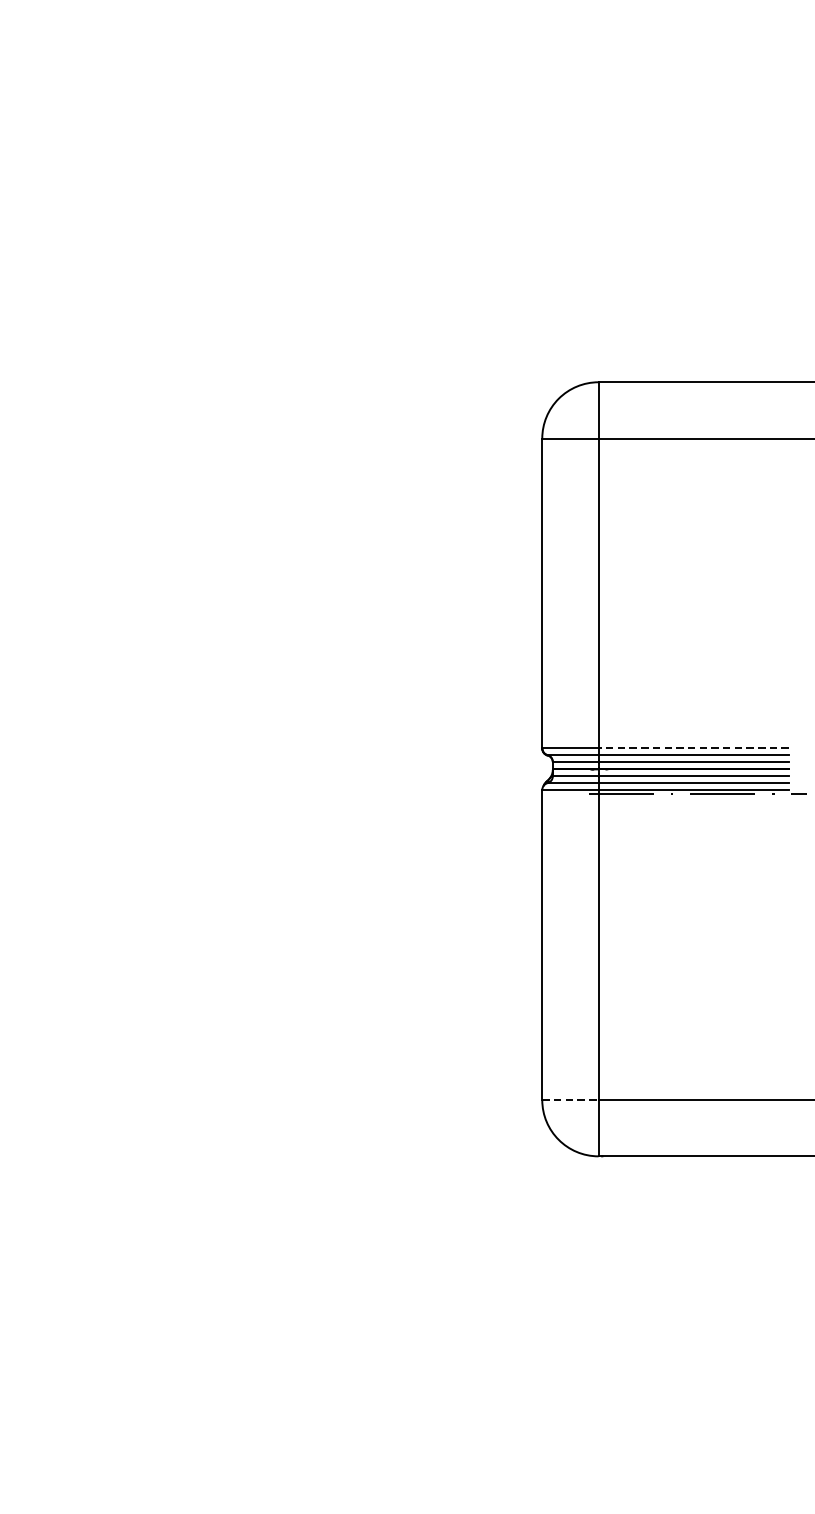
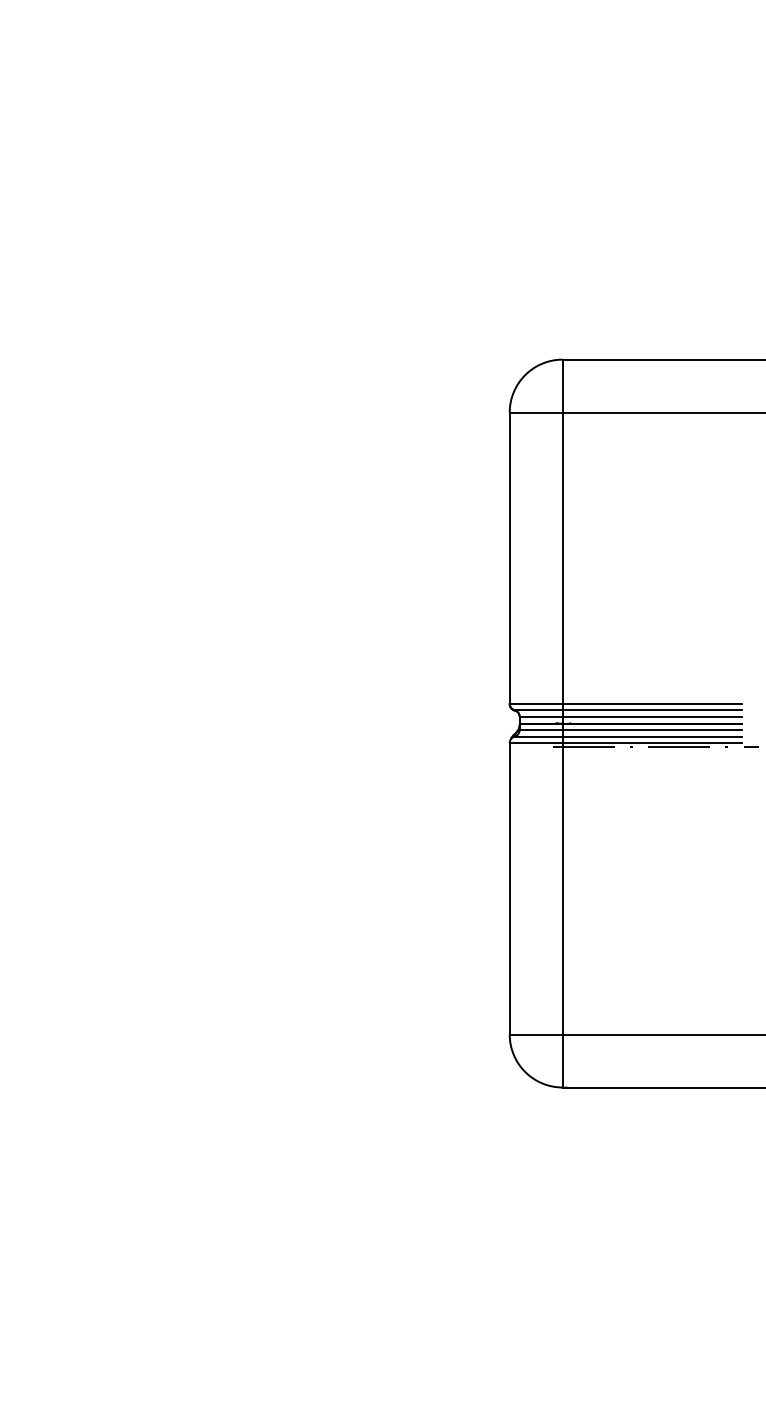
line: (693, 747) -> (651, 703), dashed -> solid
line: (570, 1099) -> (536, 1034), dashed -> solid

